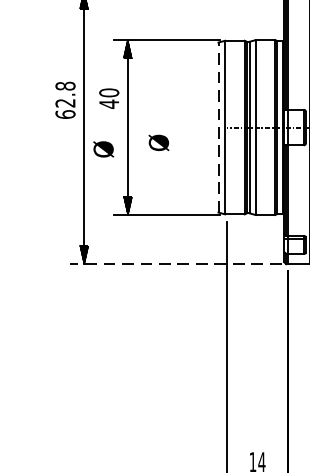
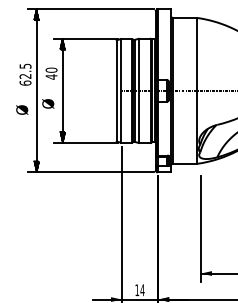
text: (65, 84) -> (25, 65), 62.8 -> 62.5
line: (218, 126) -> (116, 90), dashed -> solid
text: (159, 141) -> (22, 109), moved
line: (176, 264) -> (91, 172), dashed -> solid

